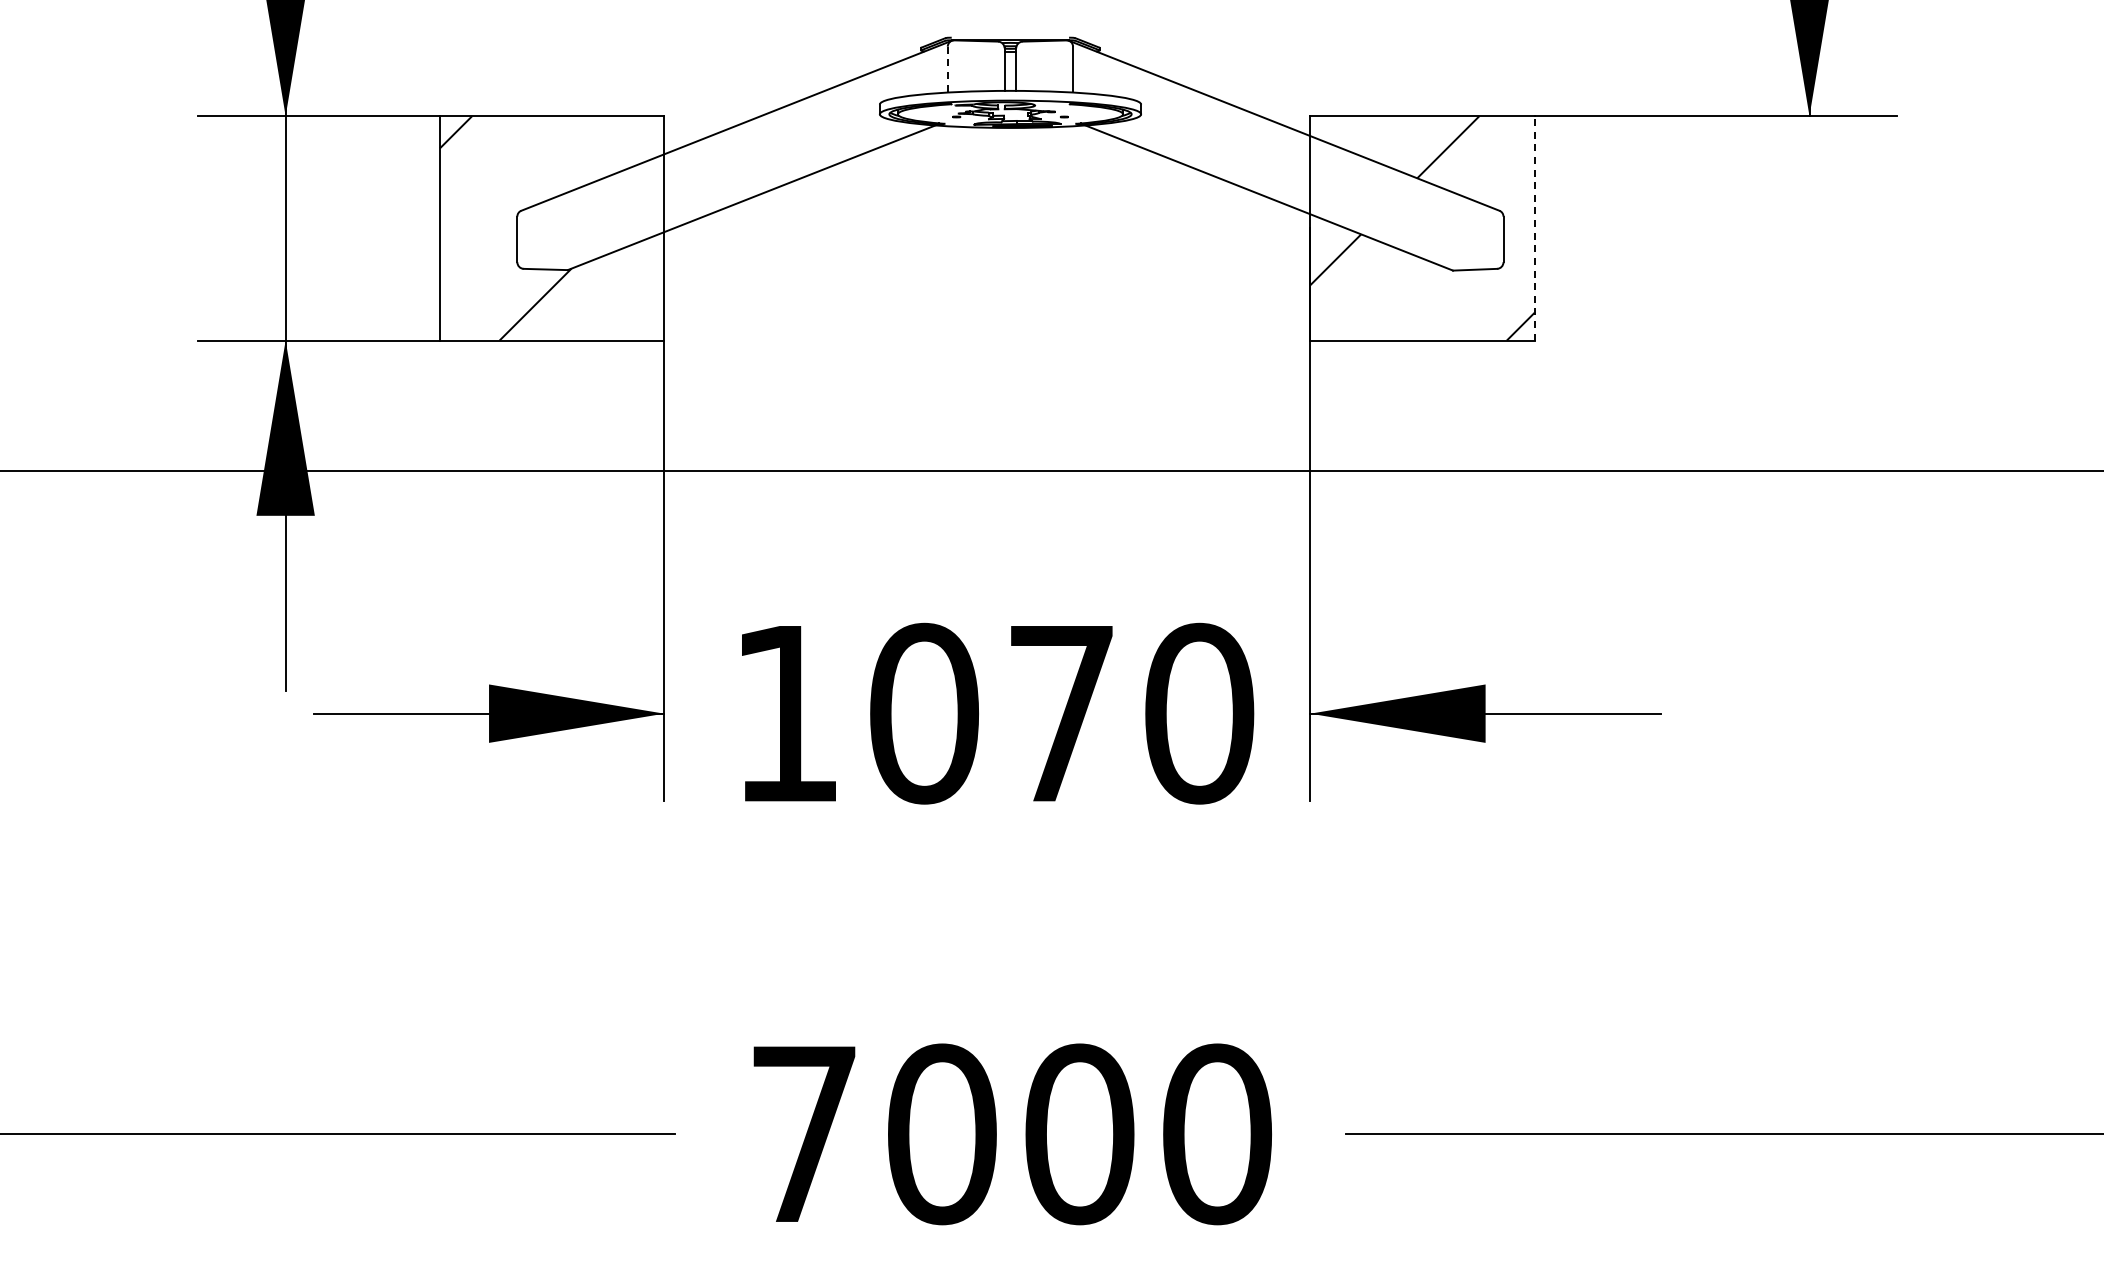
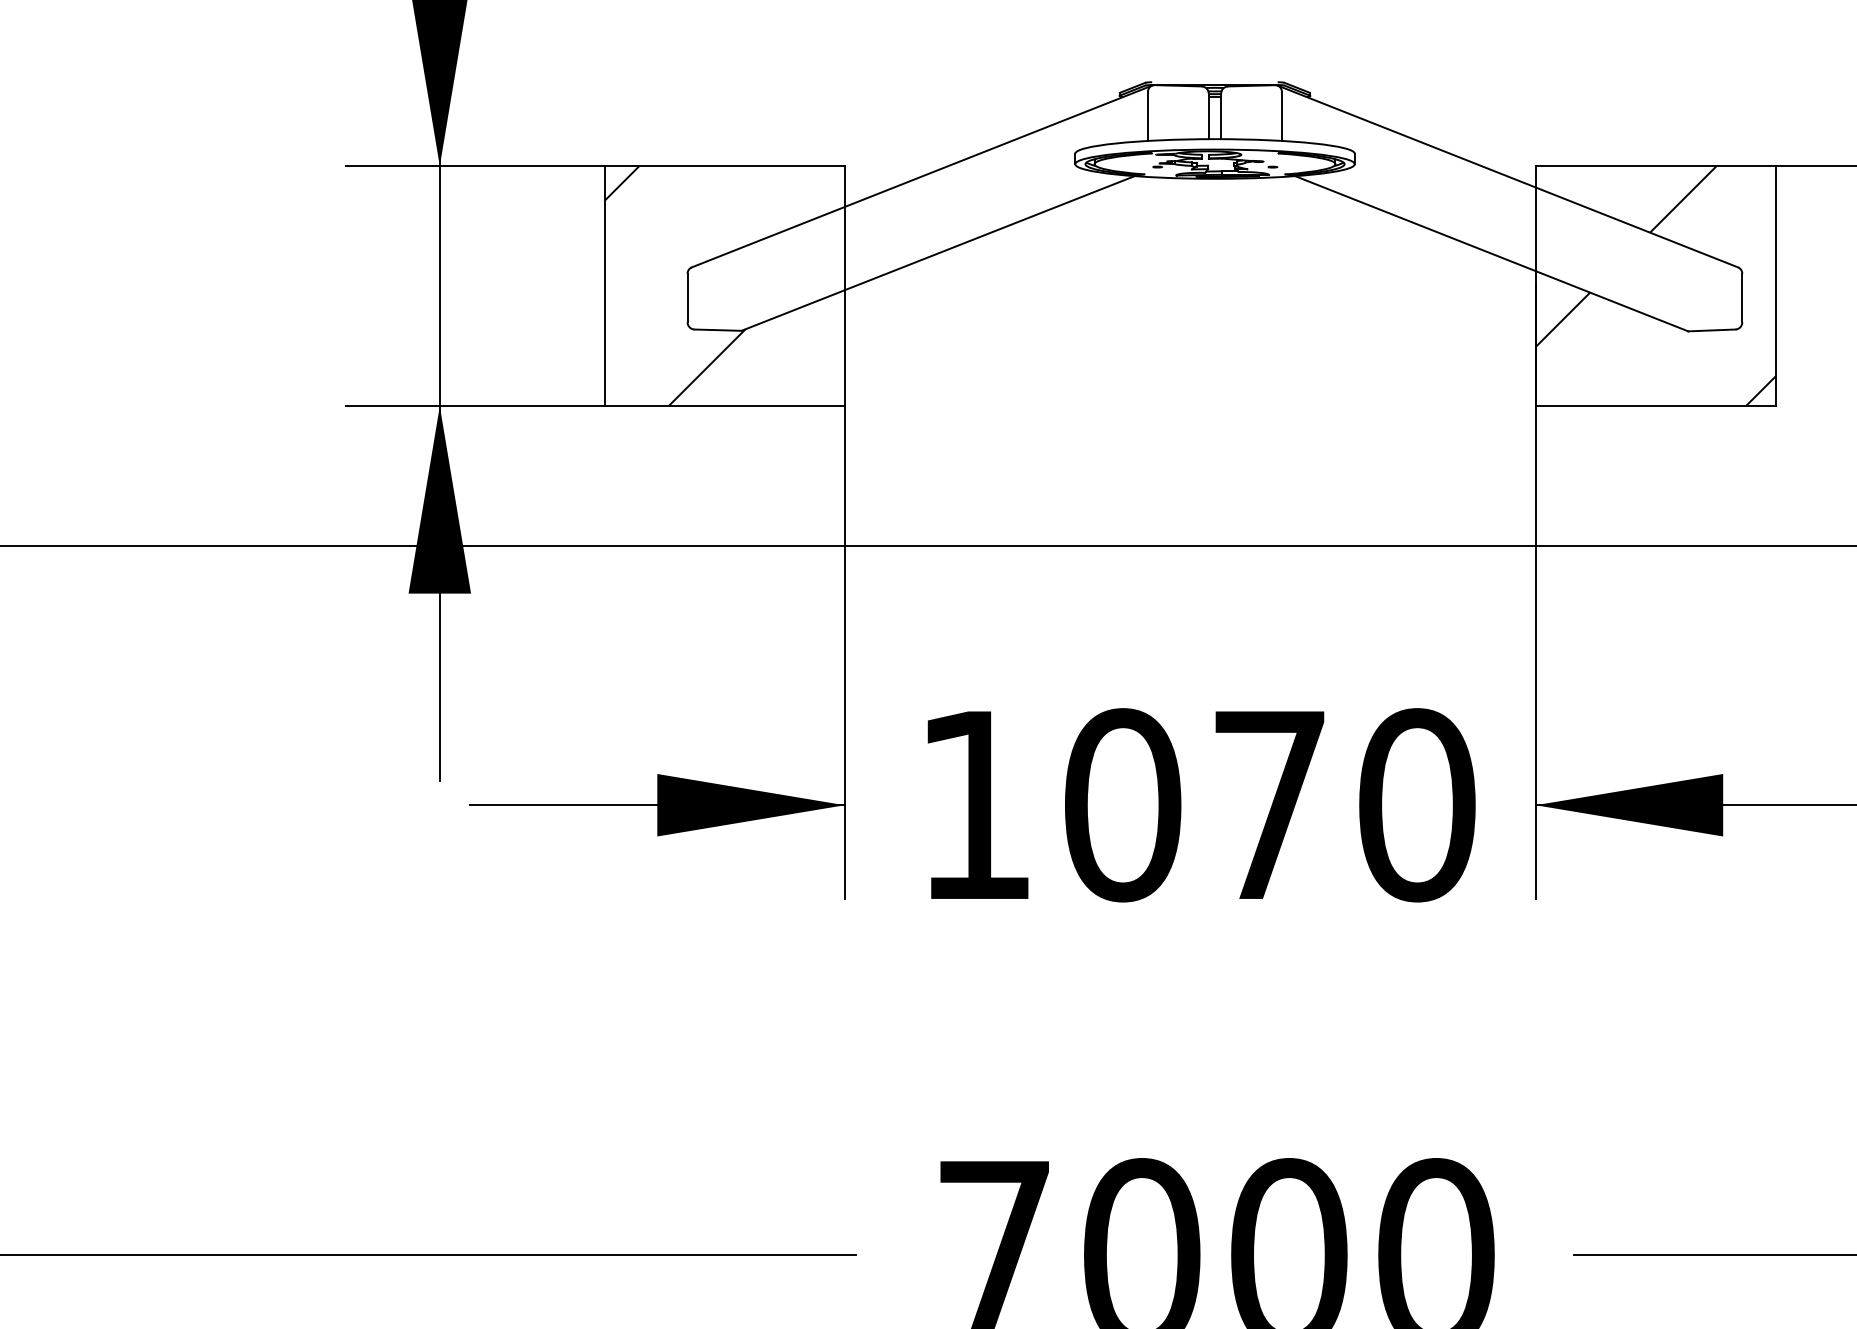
line: (947, 69) -> (1147, 116), dashed -> solid
line: (1534, 227) -> (1775, 285), dashed -> solid

